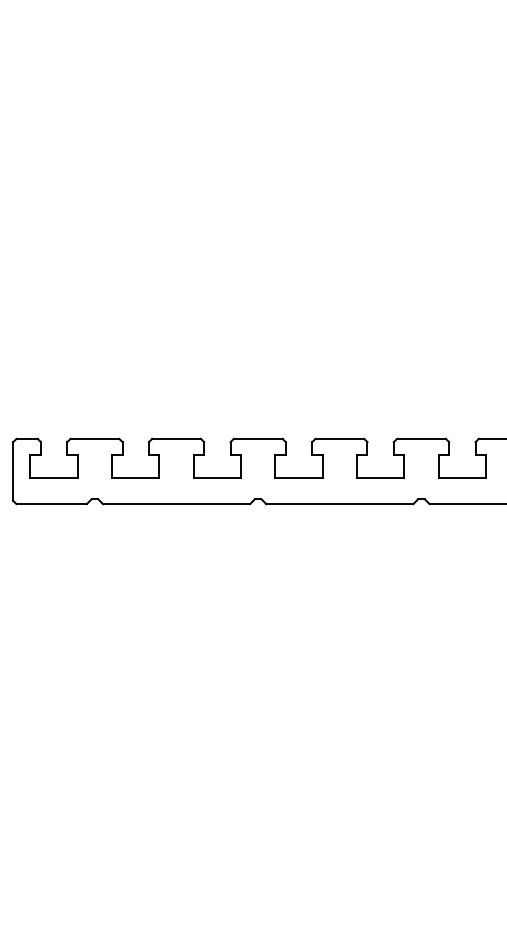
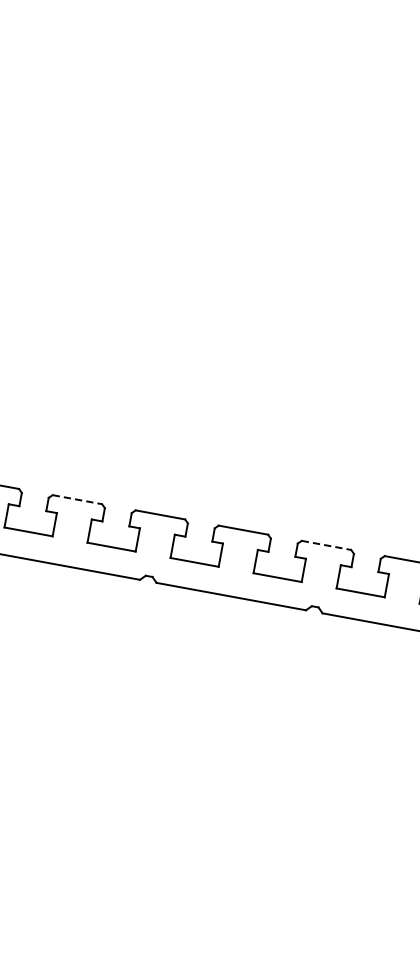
line: (177, 438) -> (78, 499), solid -> dashed
line: (421, 438) -> (326, 545), solid -> dashed

